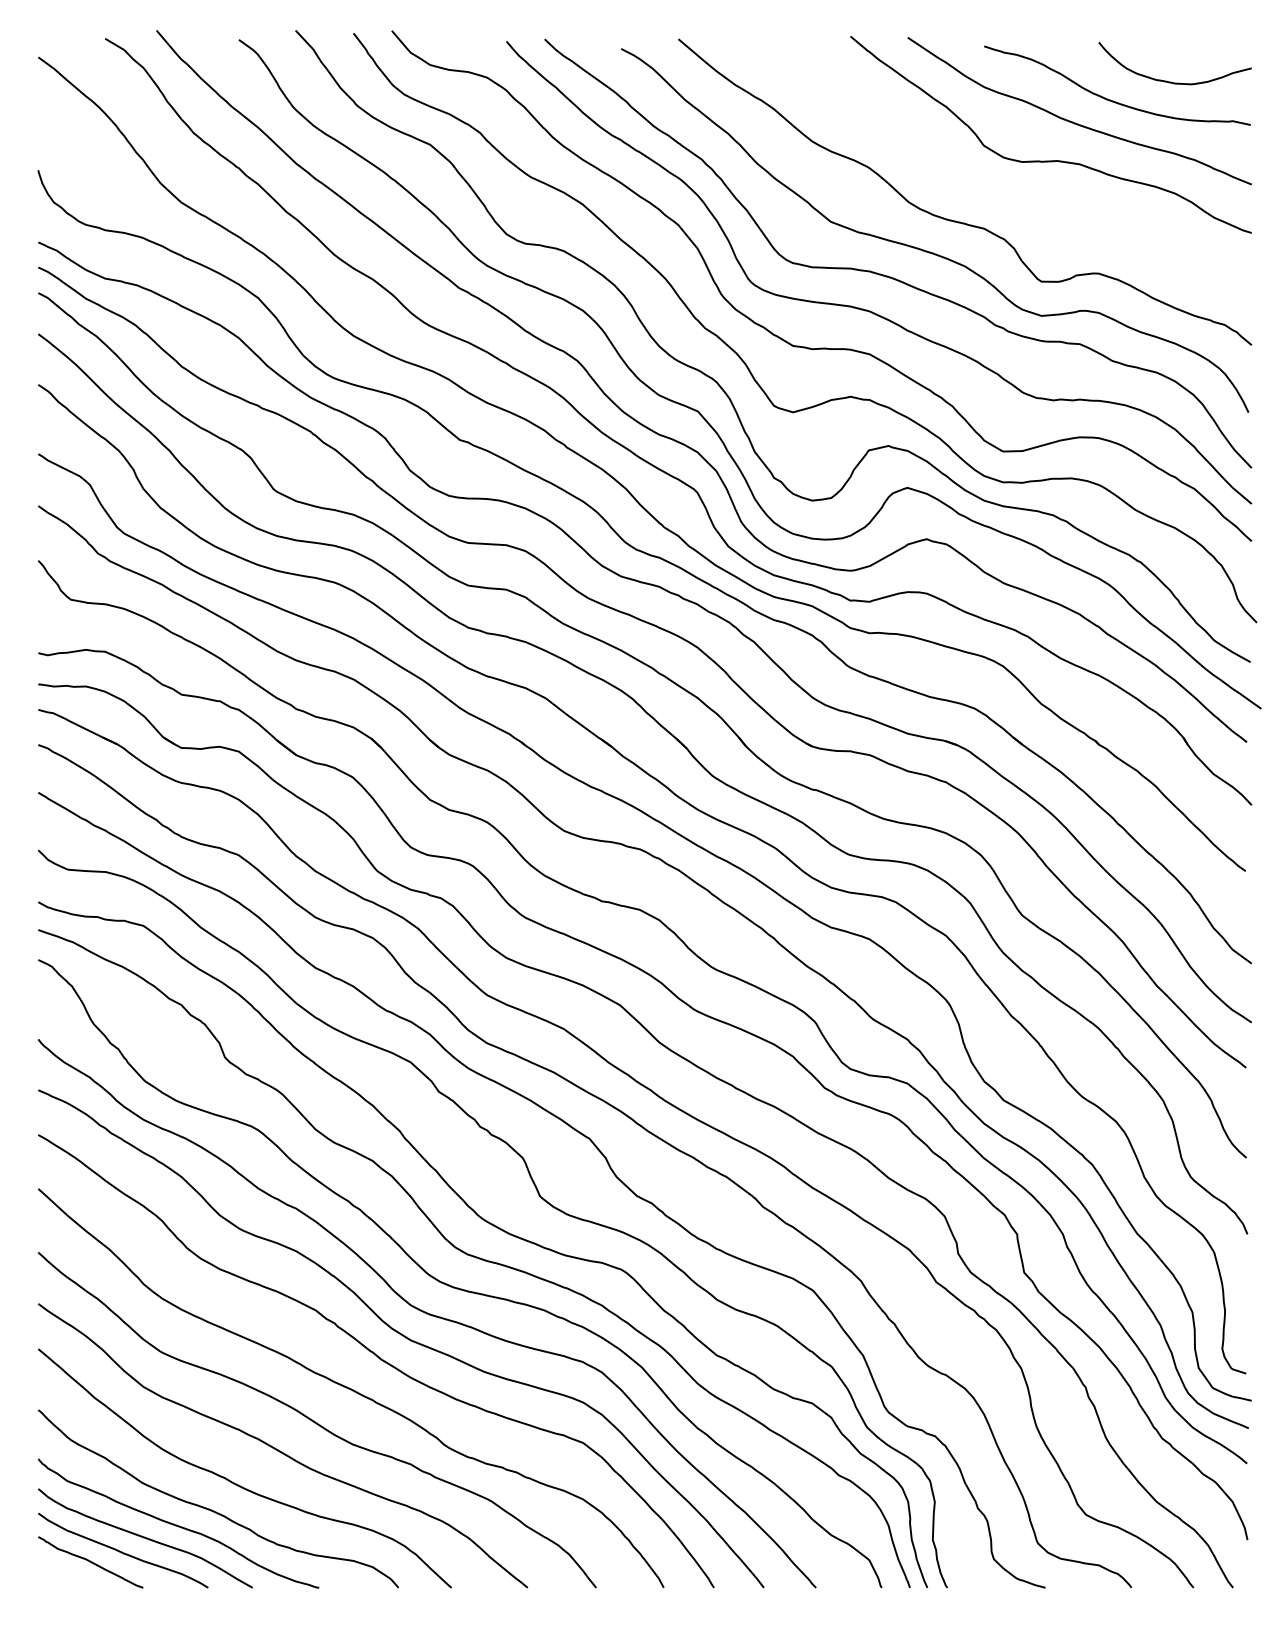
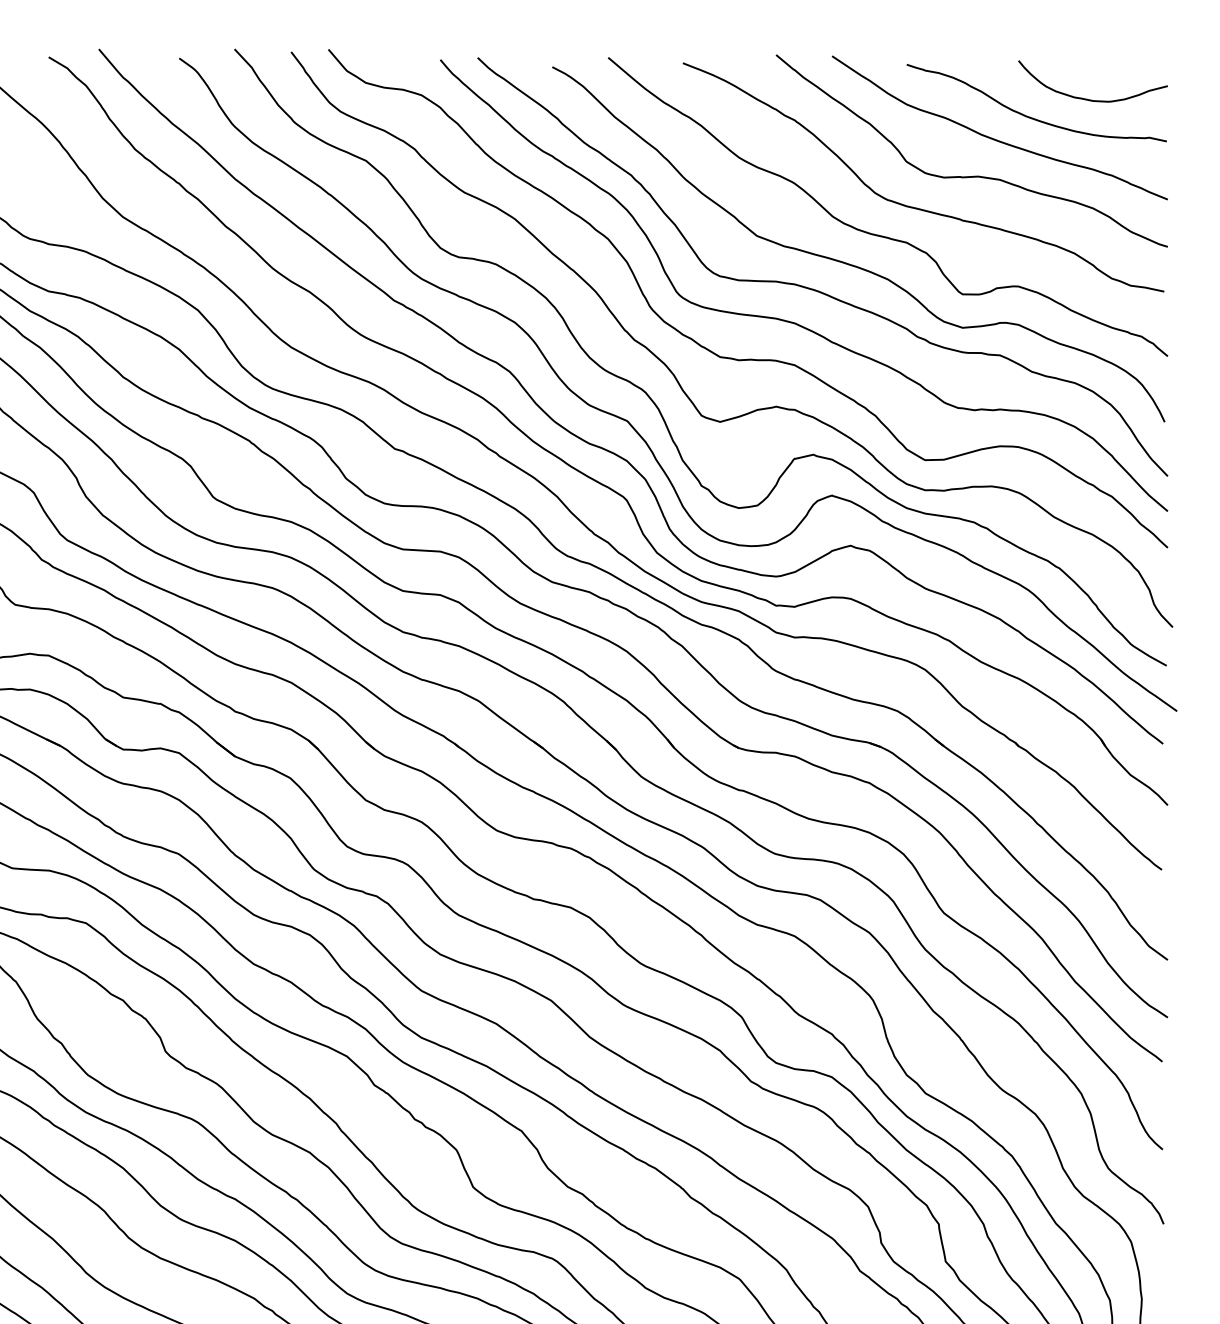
curve: (994, 192) -> (916, 207), added

